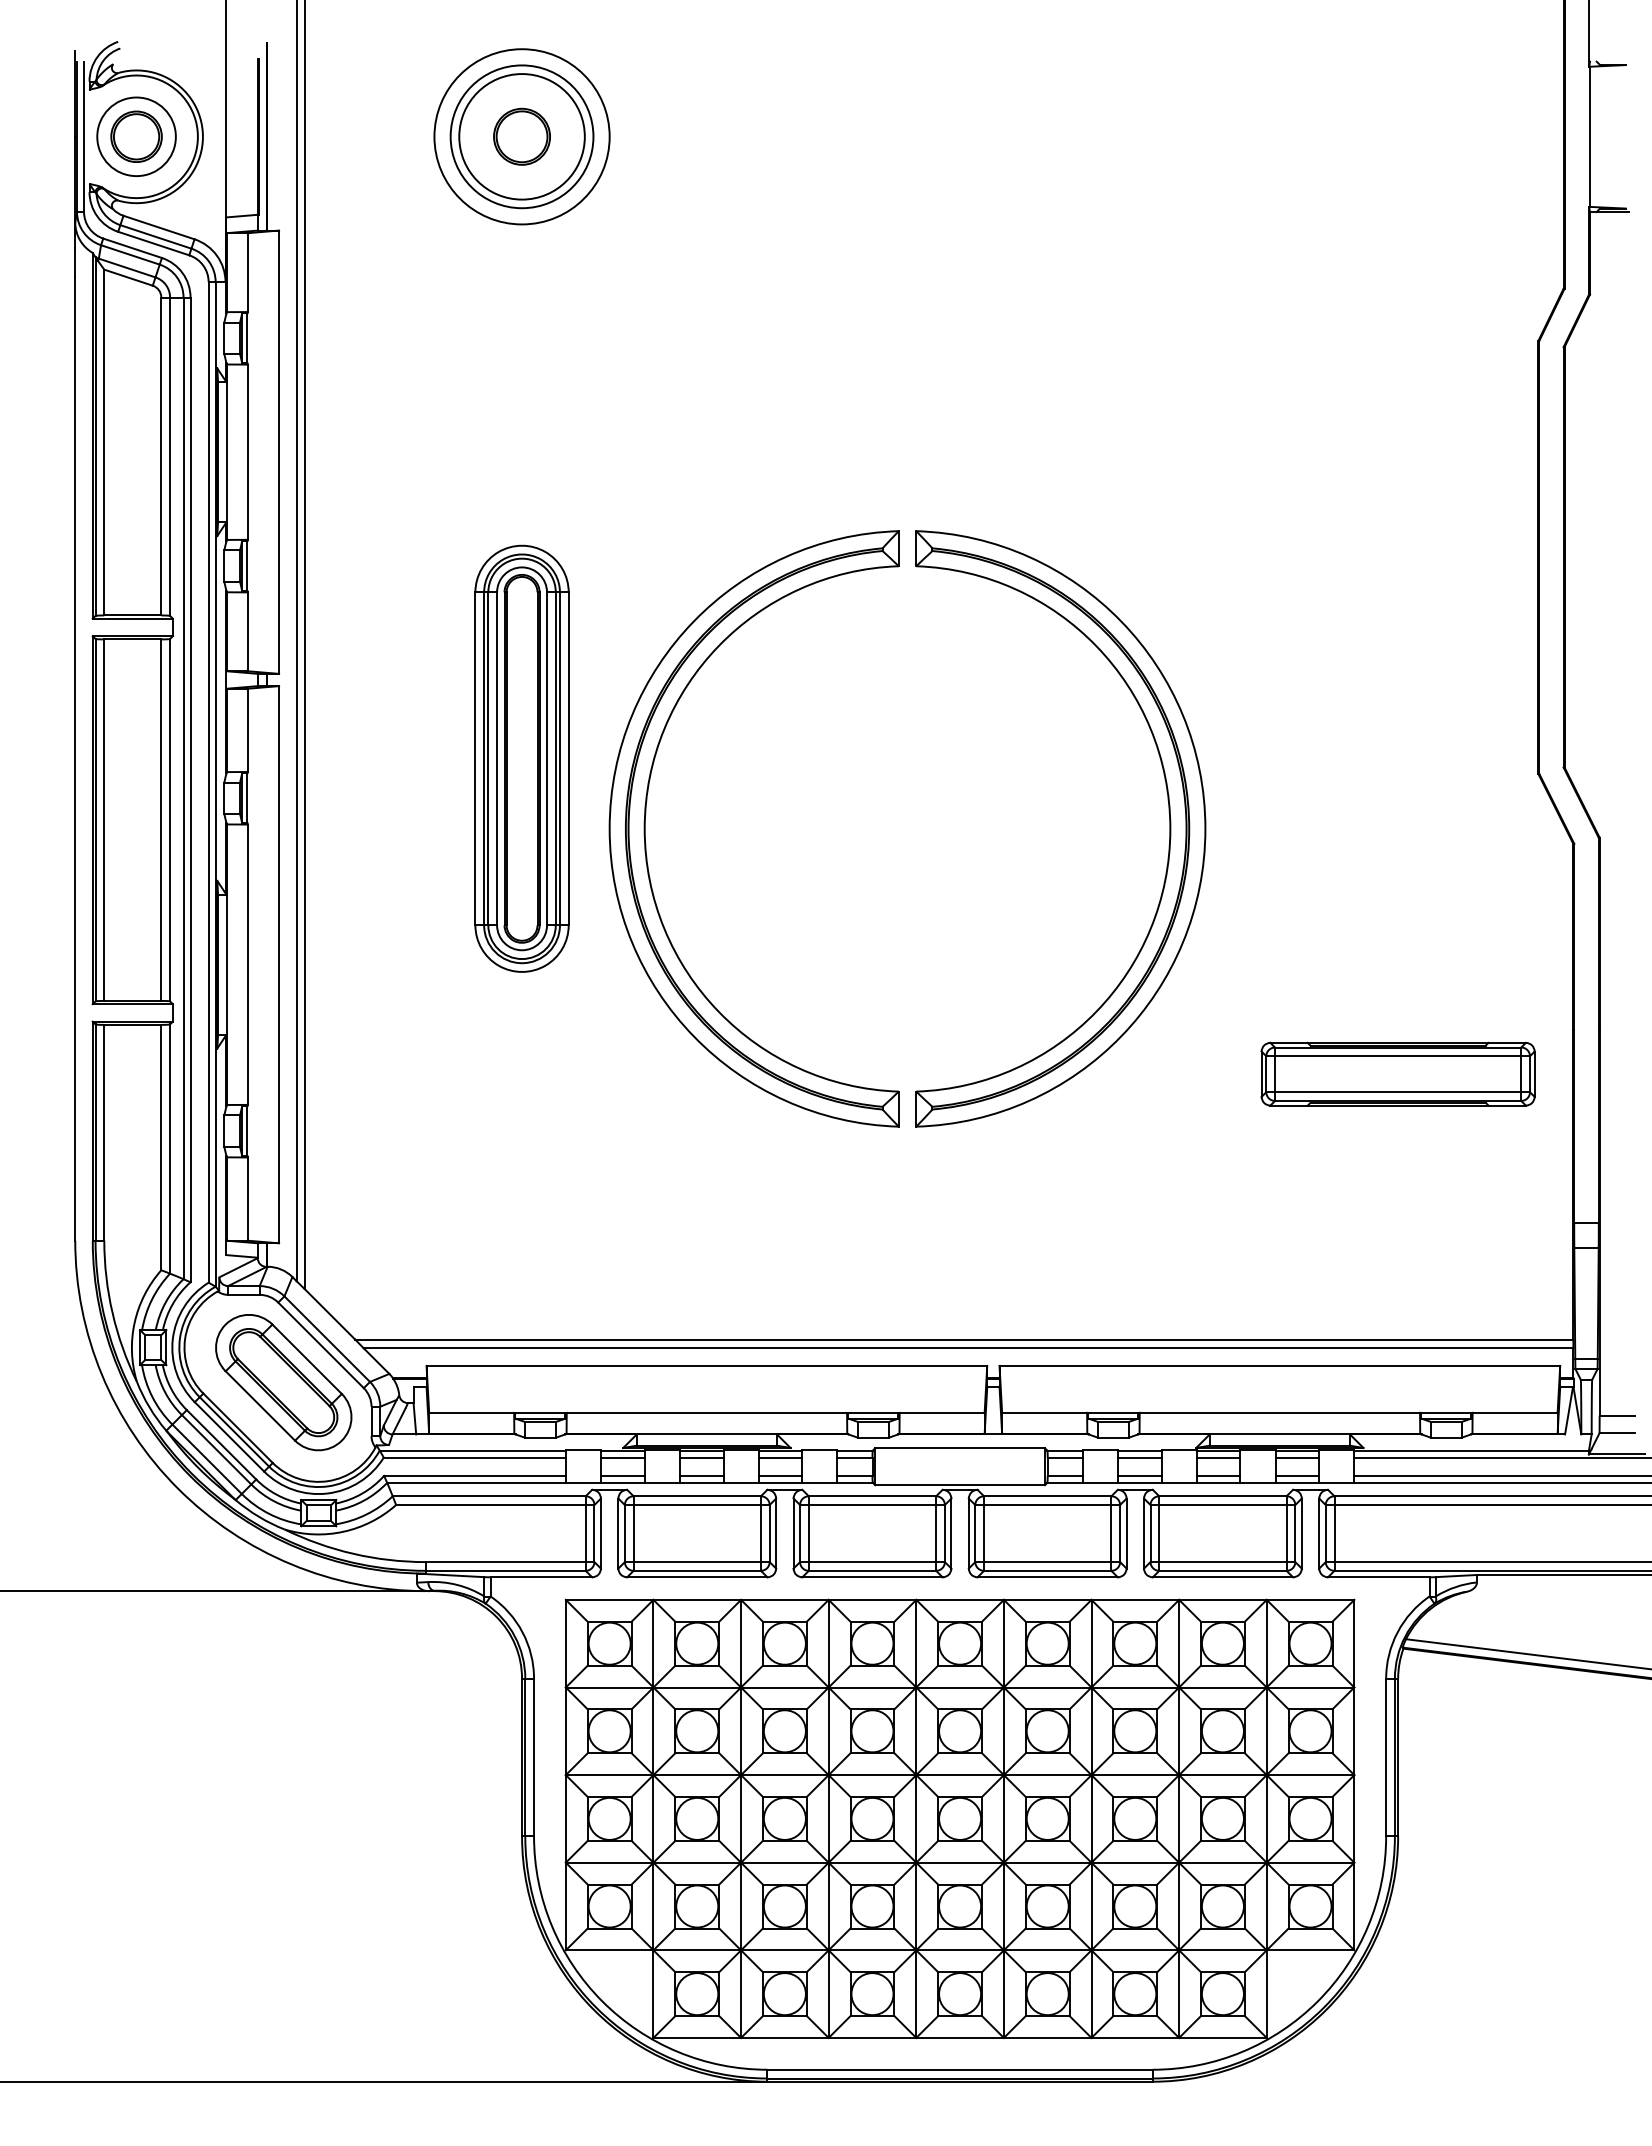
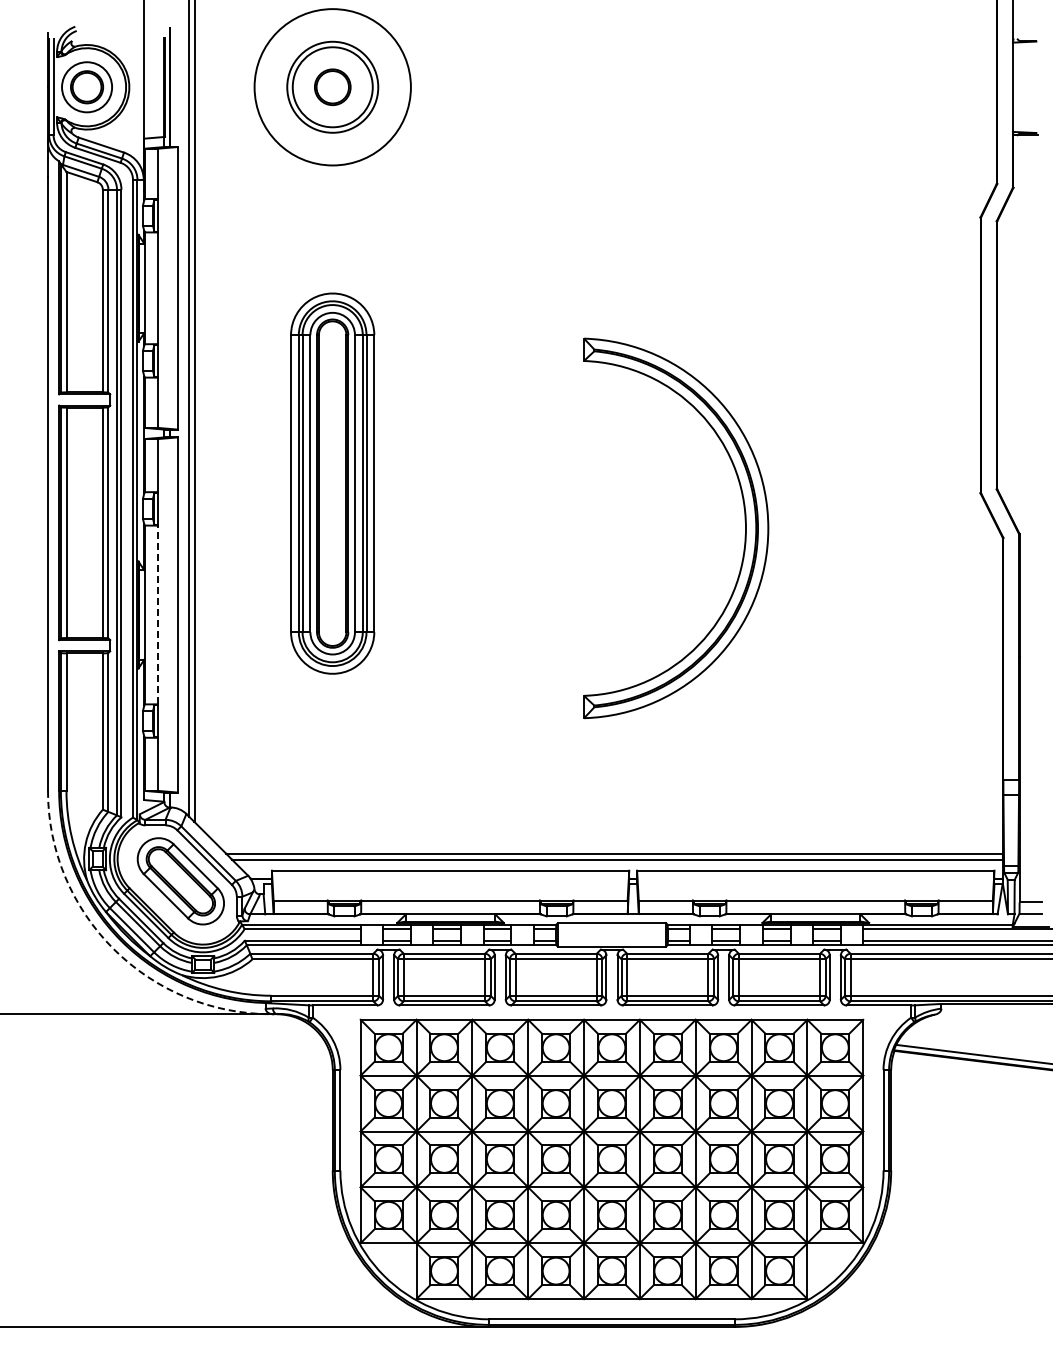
circle: (521, 137) -> (332, 87), size x1.4
part: (521, 758) -> (332, 483), size x1.4
part: (647, 816) -> (412, 520), removed
line: (247, 963) -> (157, 614), solid -> dashed
part: (1398, 1073) -> (891, 684), removed
arc: (178, 1487) -> (113, 948), solid -> dashed

